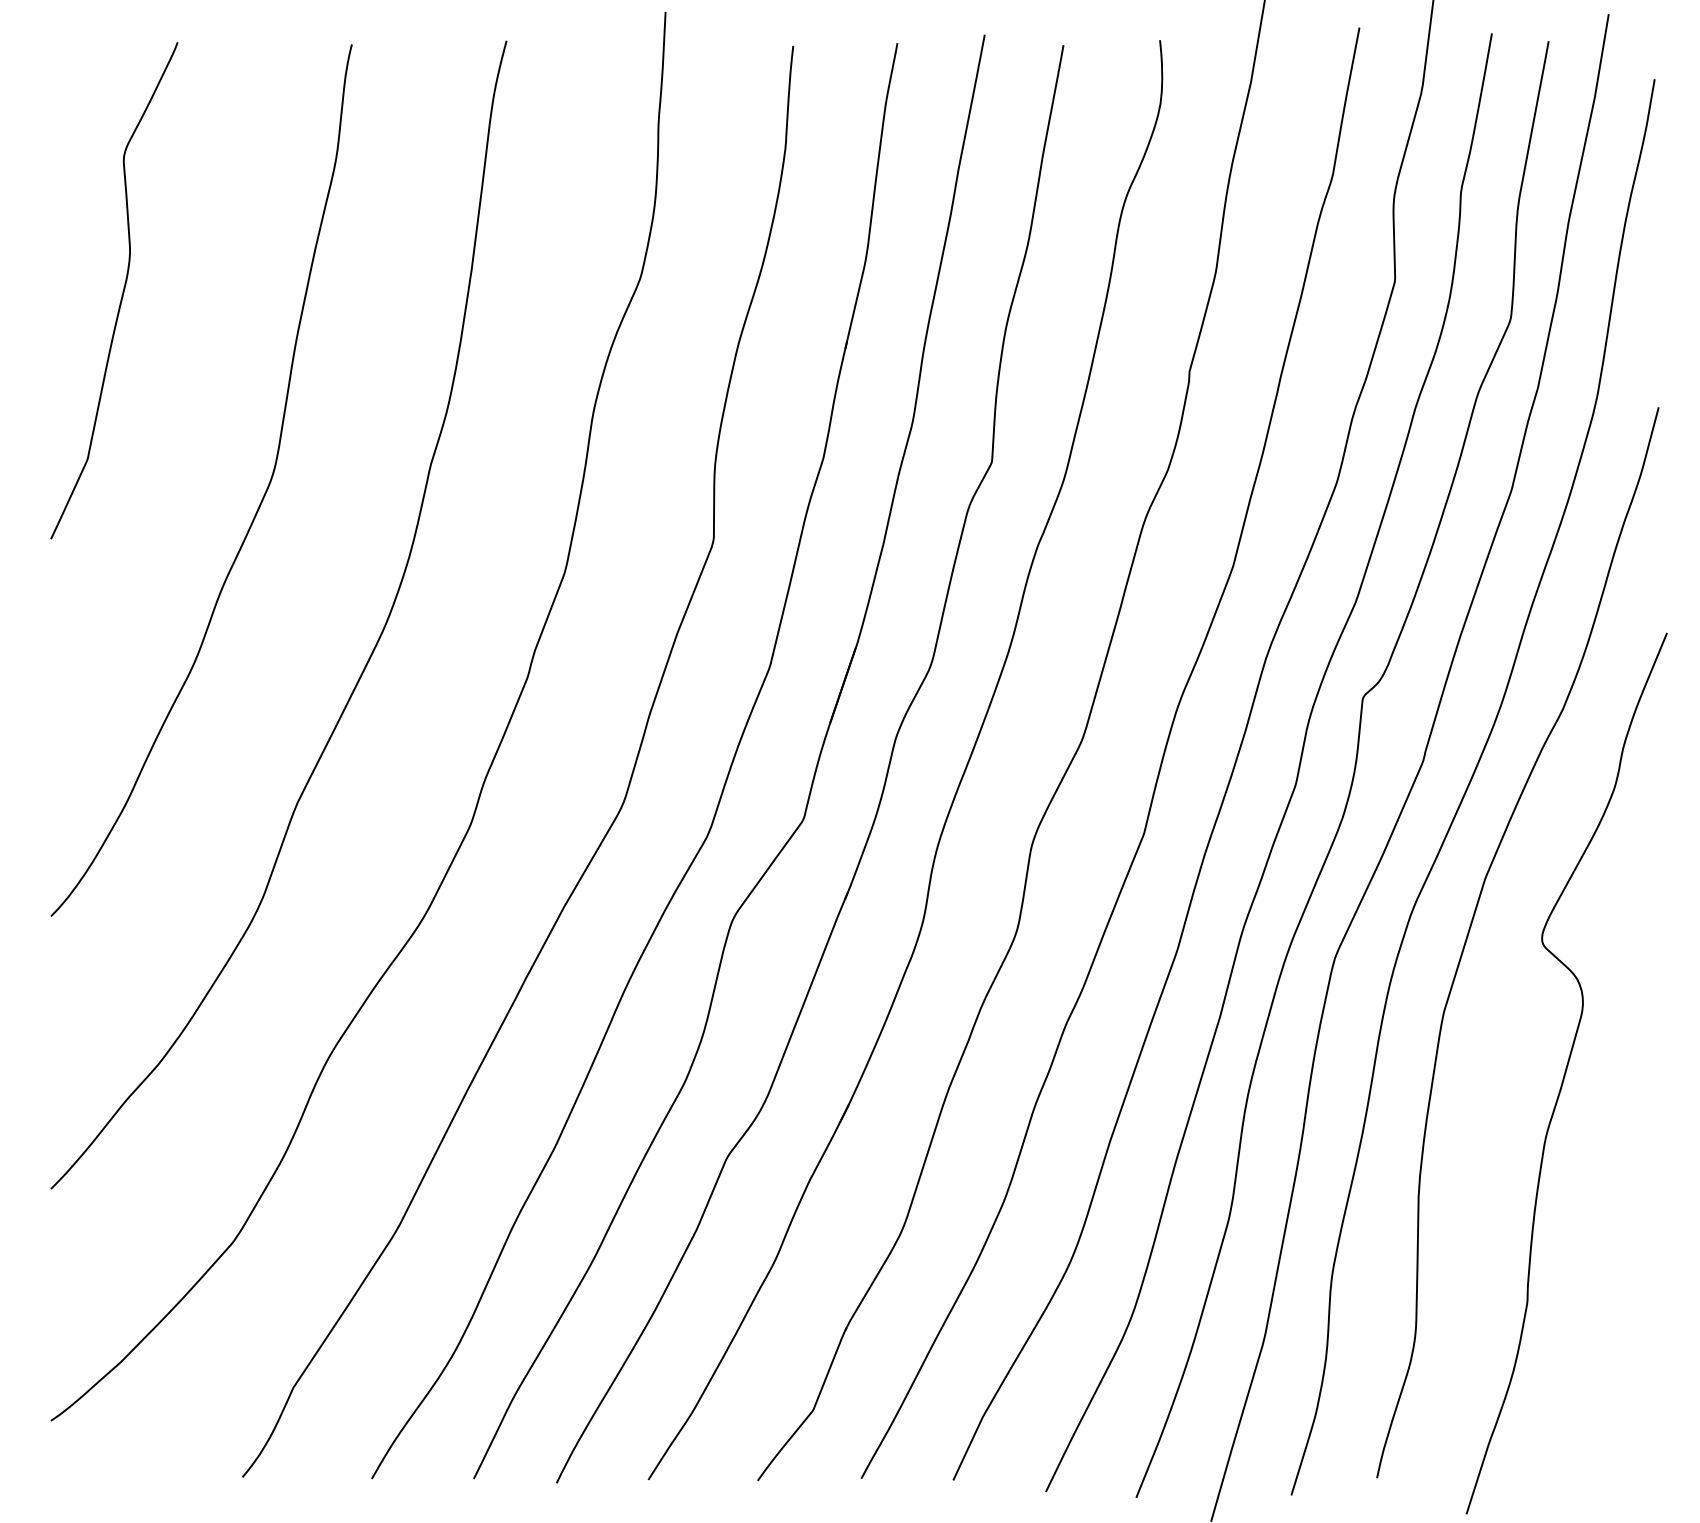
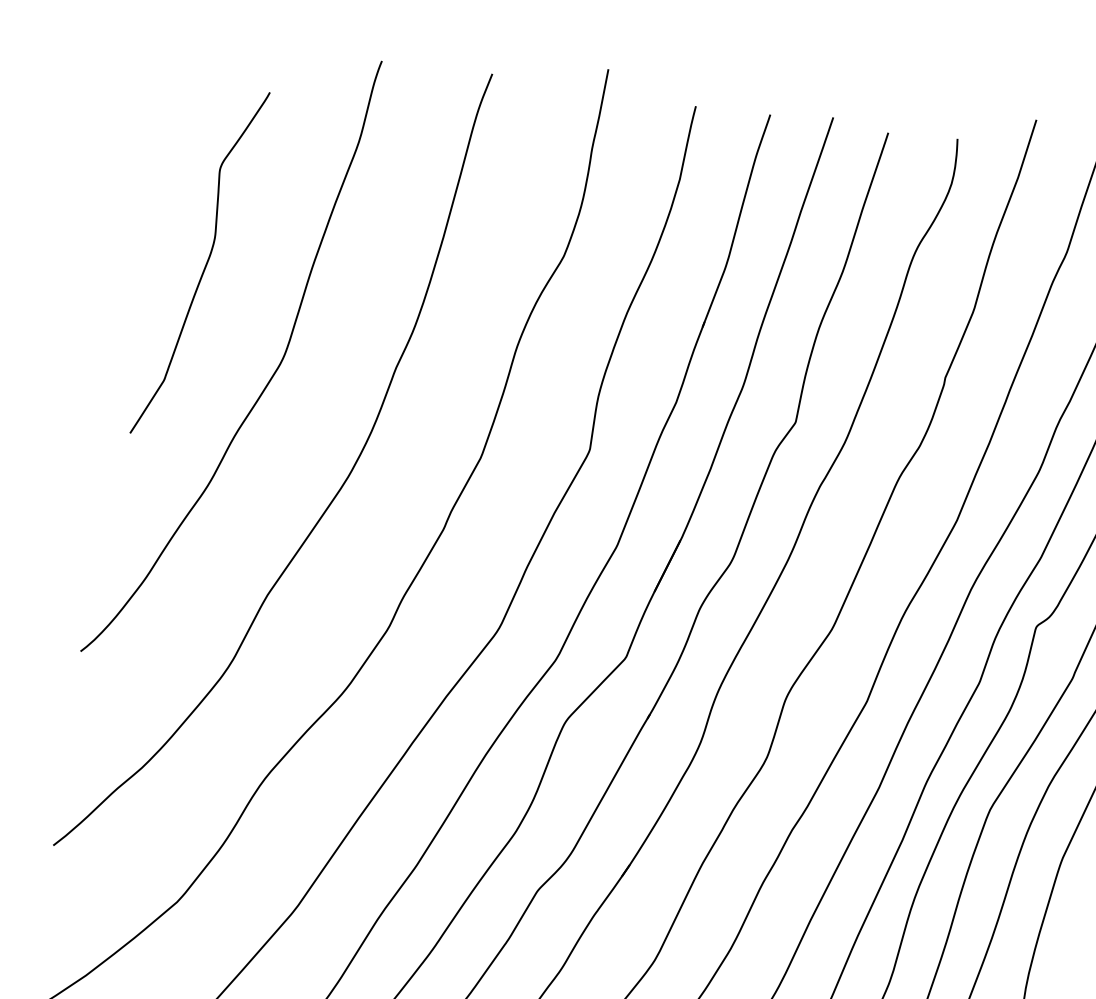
curve: (122, 291) -> (205, 264), moved

